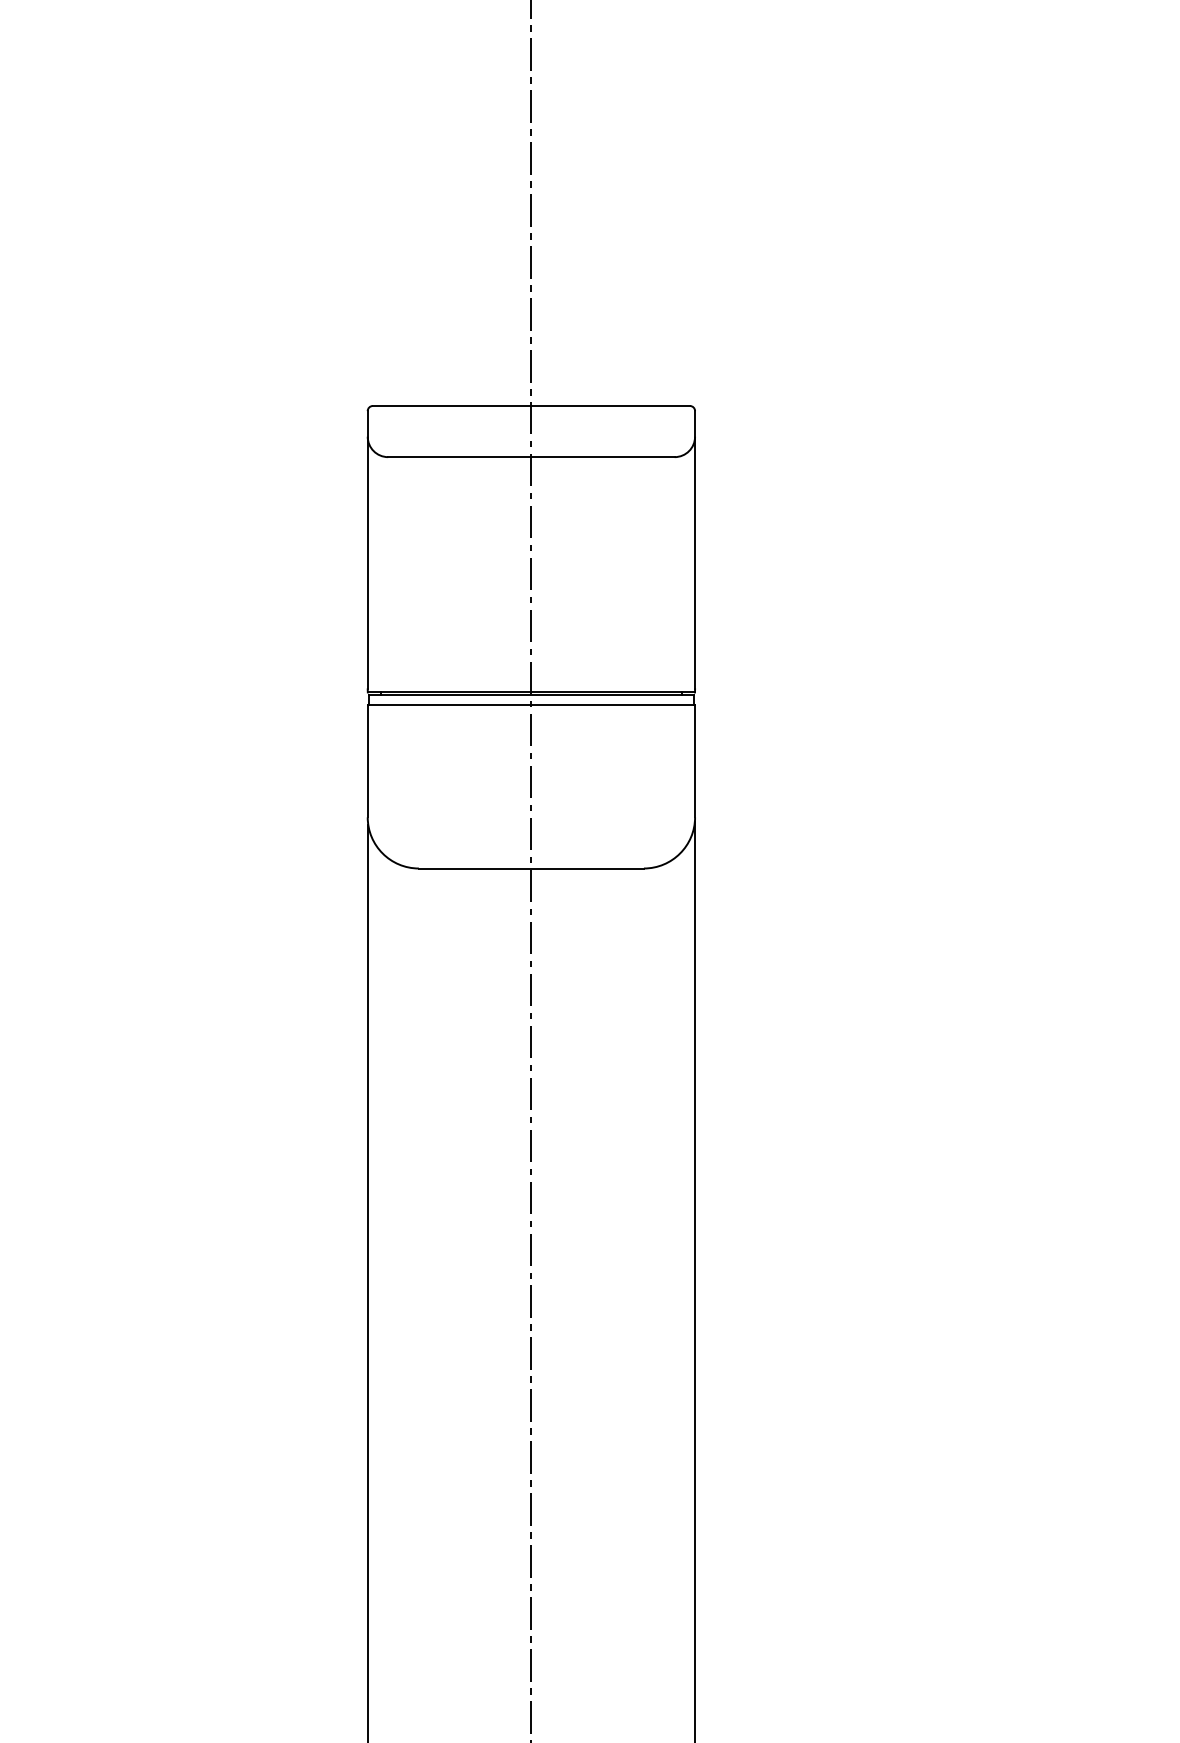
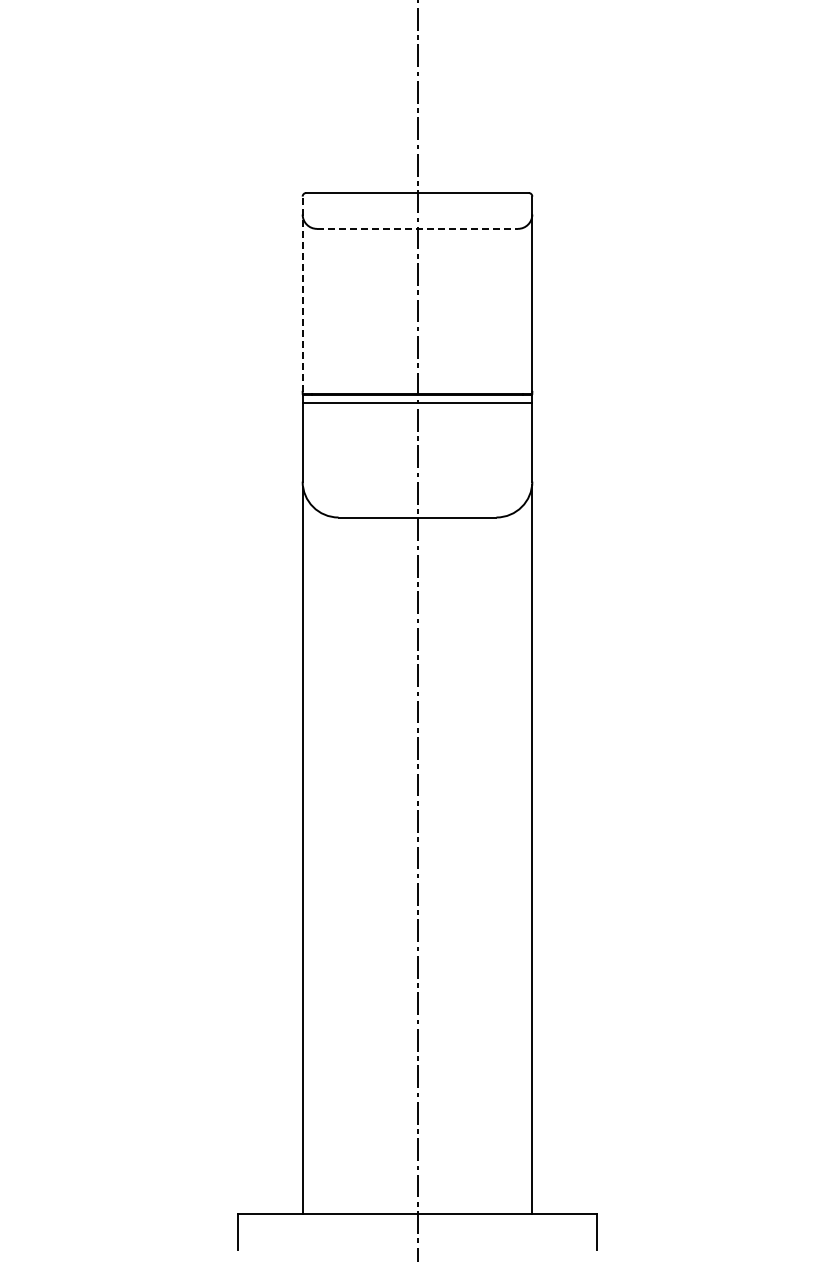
line: (532, 456) -> (418, 228), solid -> dashed
line: (367, 550) -> (302, 294), solid -> dashed

